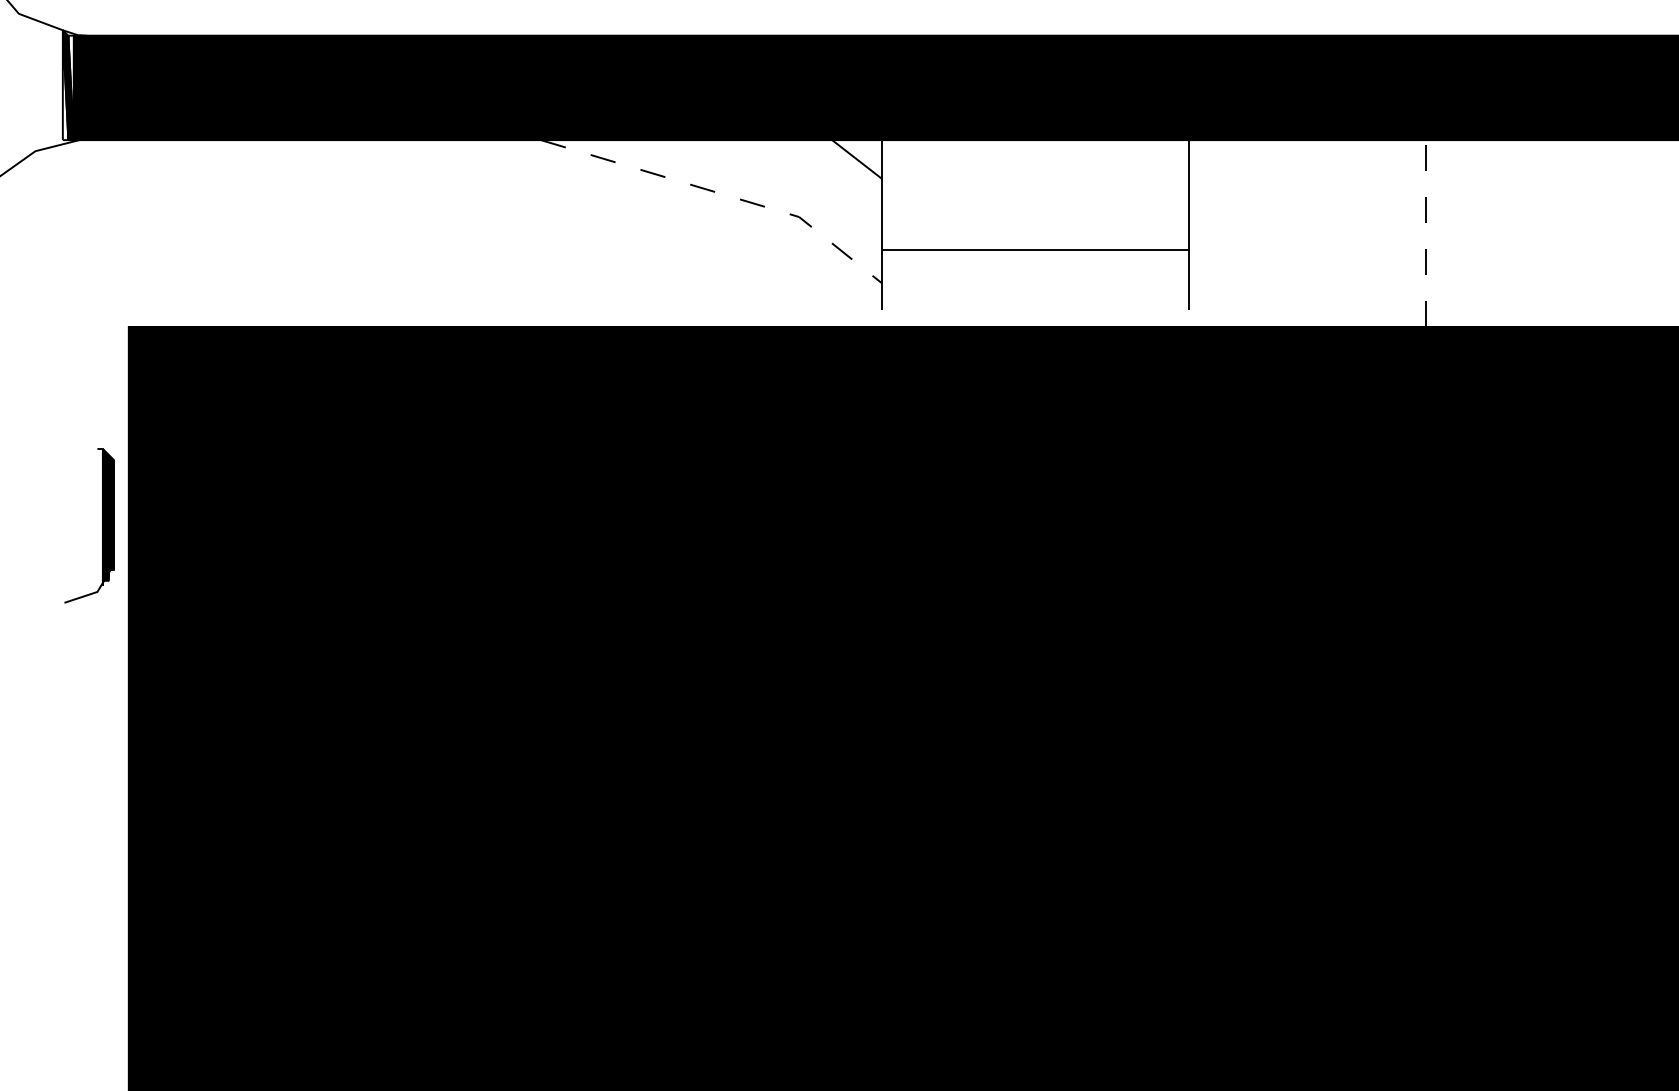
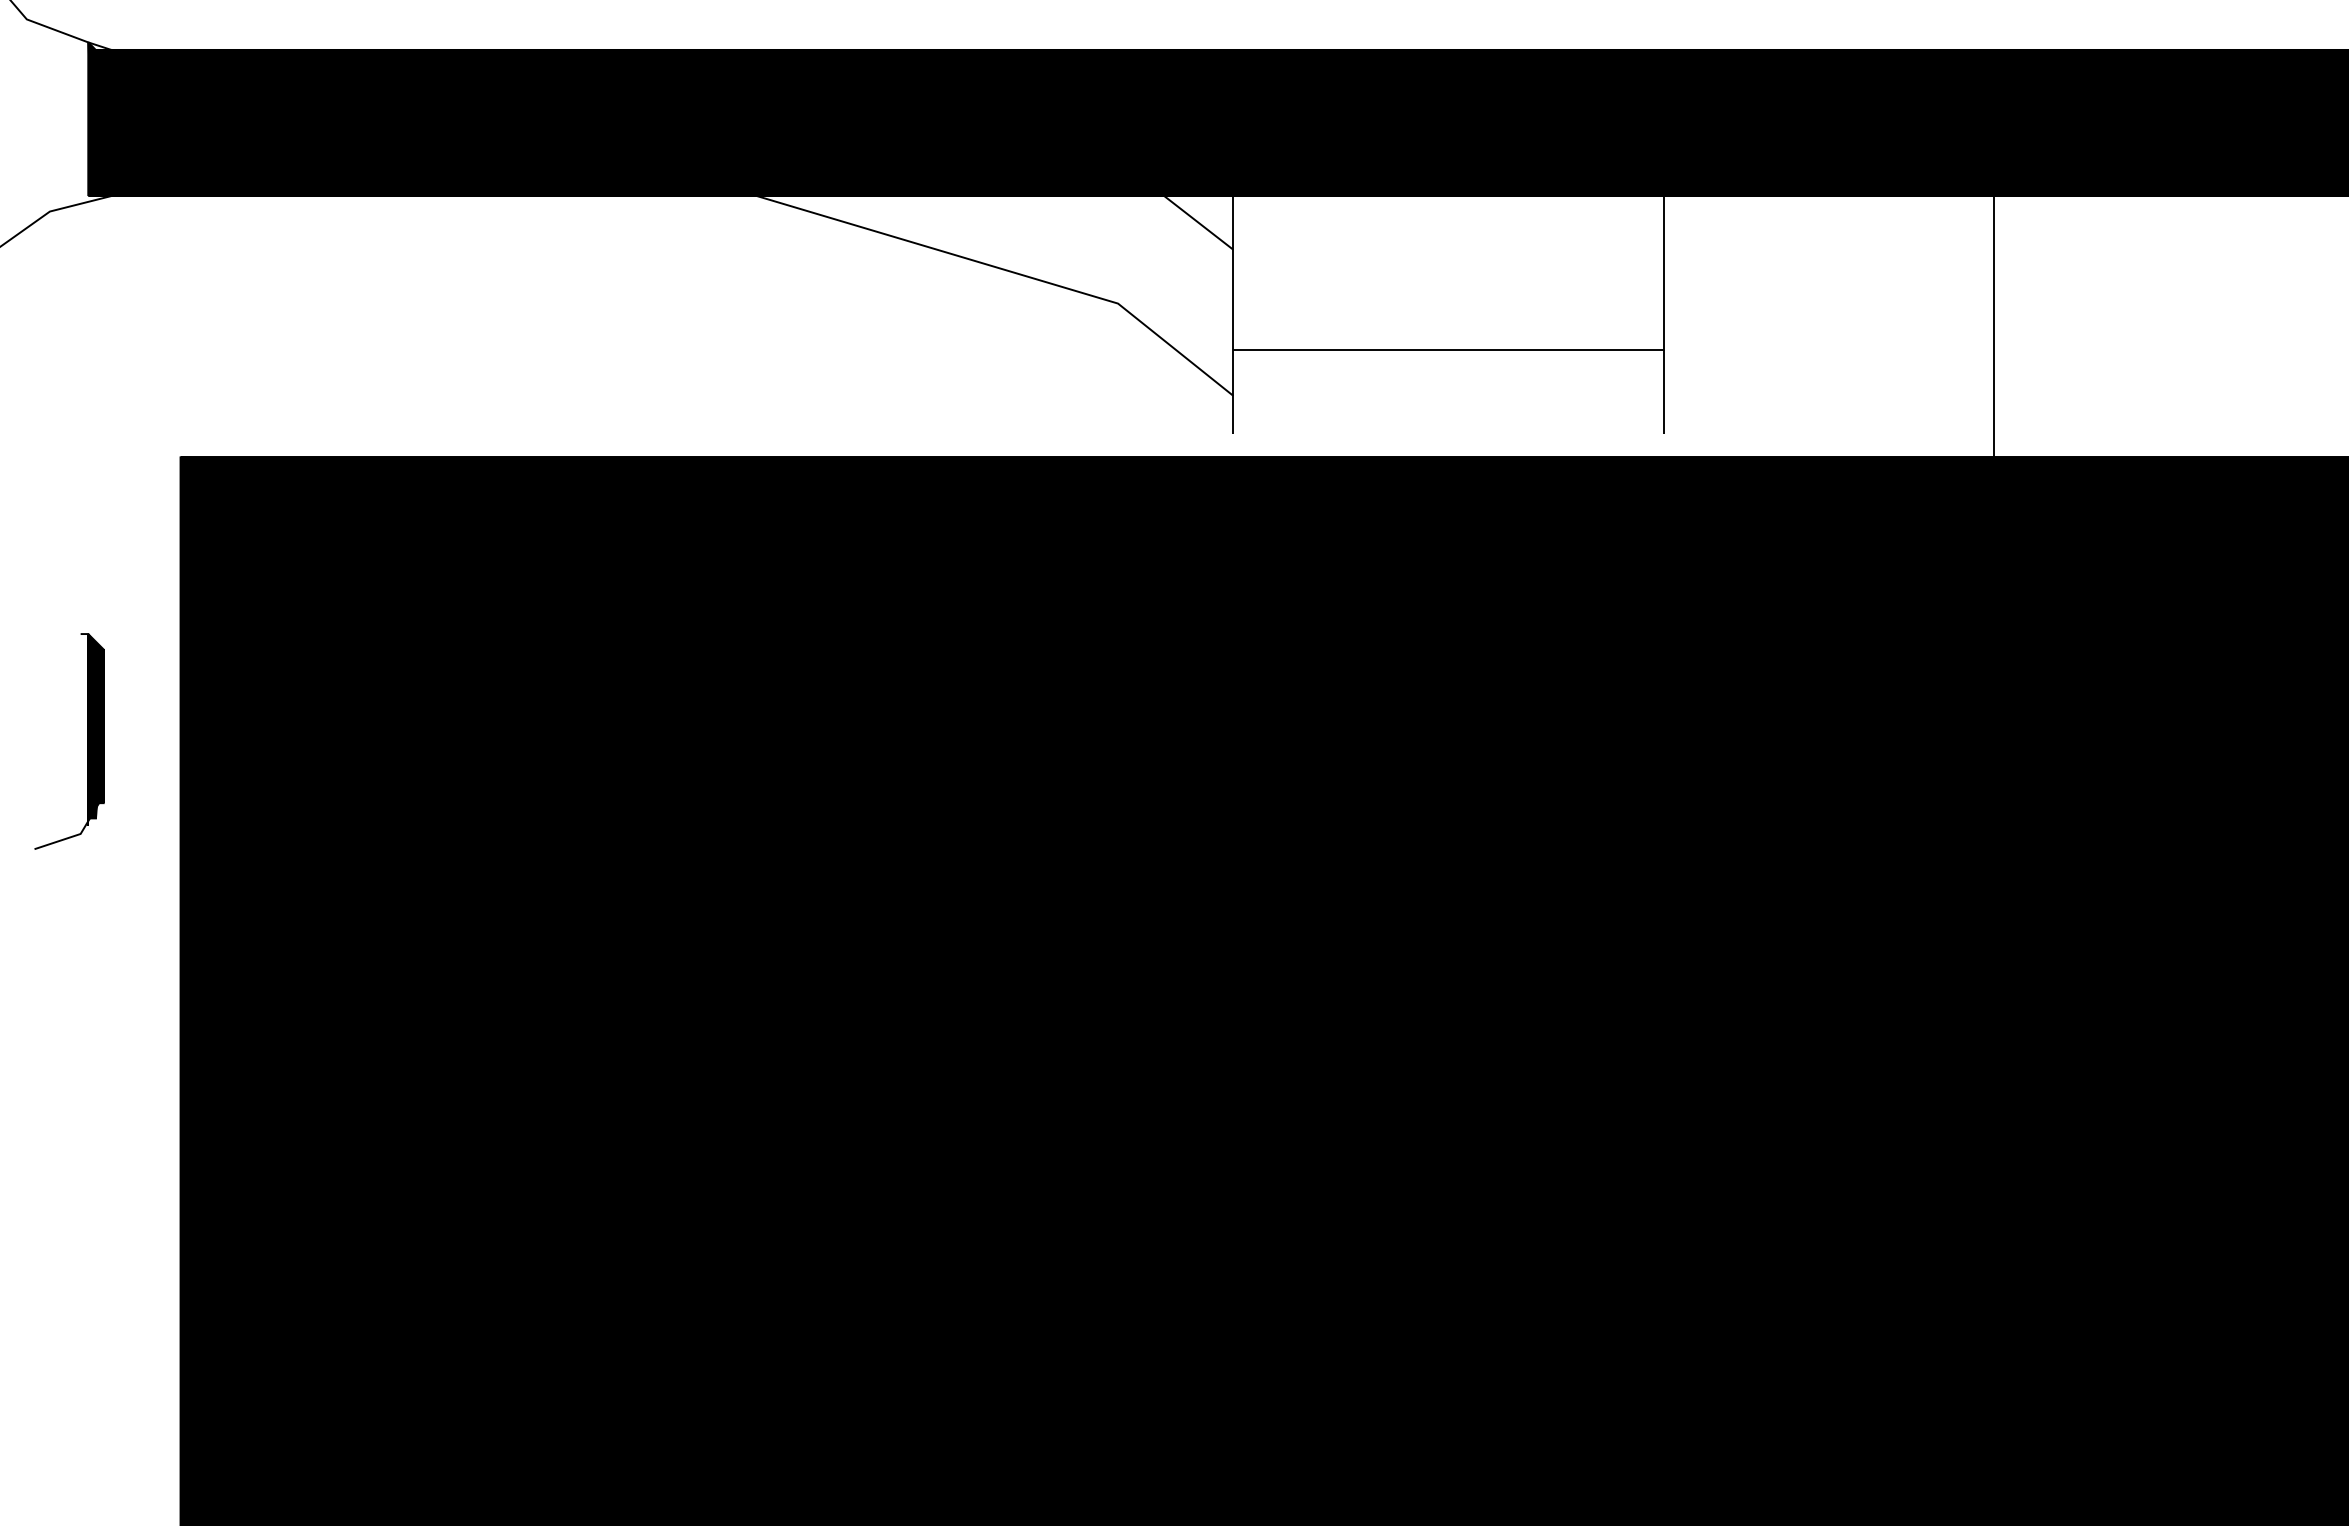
fill: (65, 85) -> (91, 119), added
fill: (70, 87) -> (99, 122), added
line: (720, 194) -> (1008, 271), dashed -> solid
line: (1425, 233) -> (1994, 326), dashed -> solid
part: (102, 525) -> (87, 741), moved

